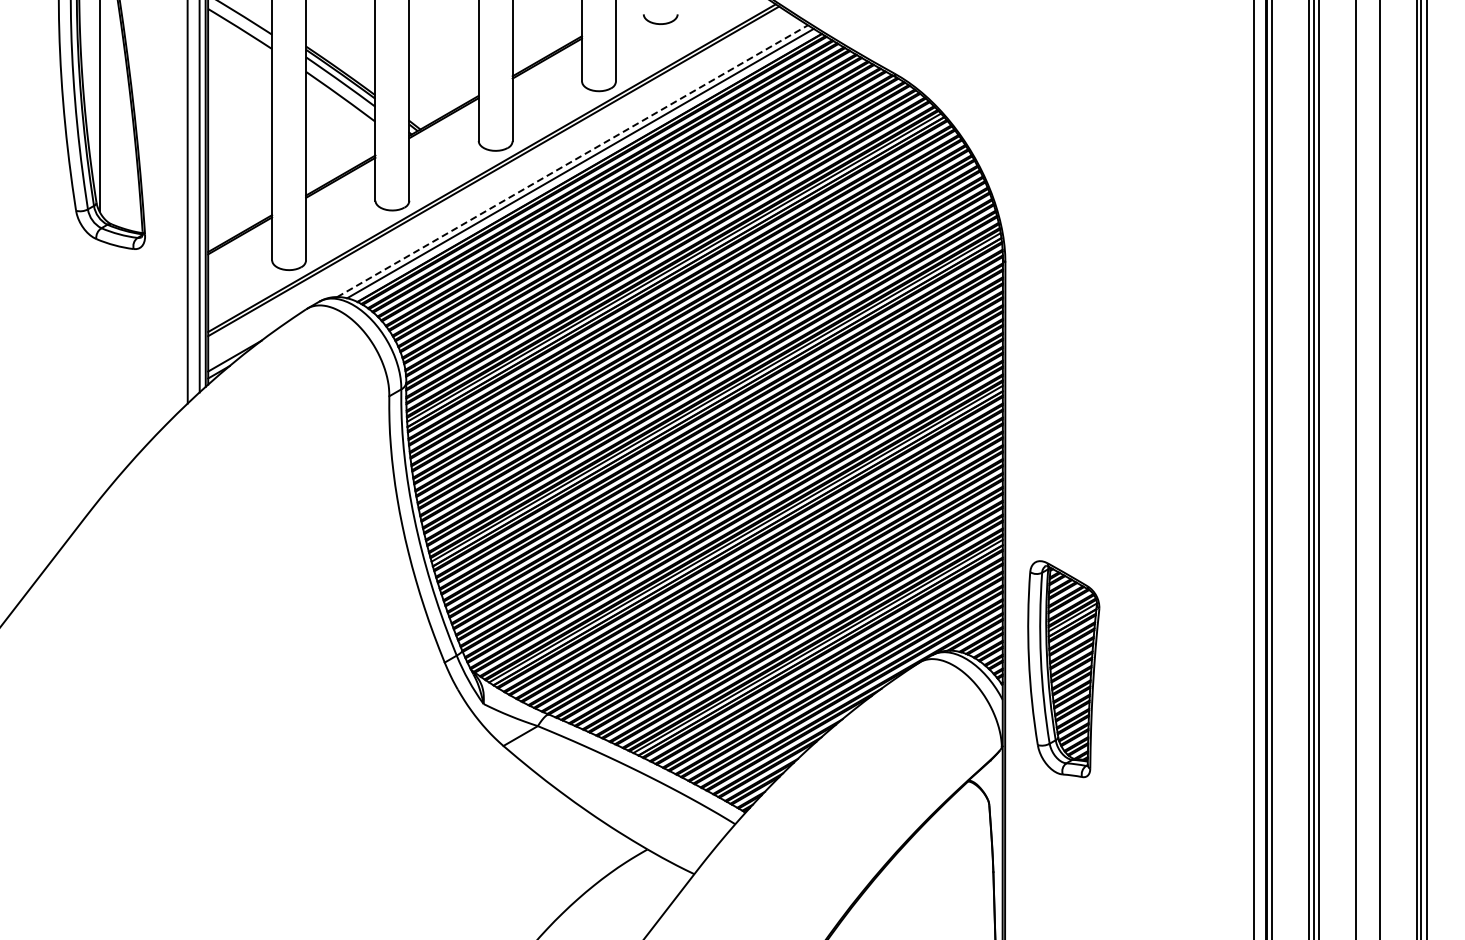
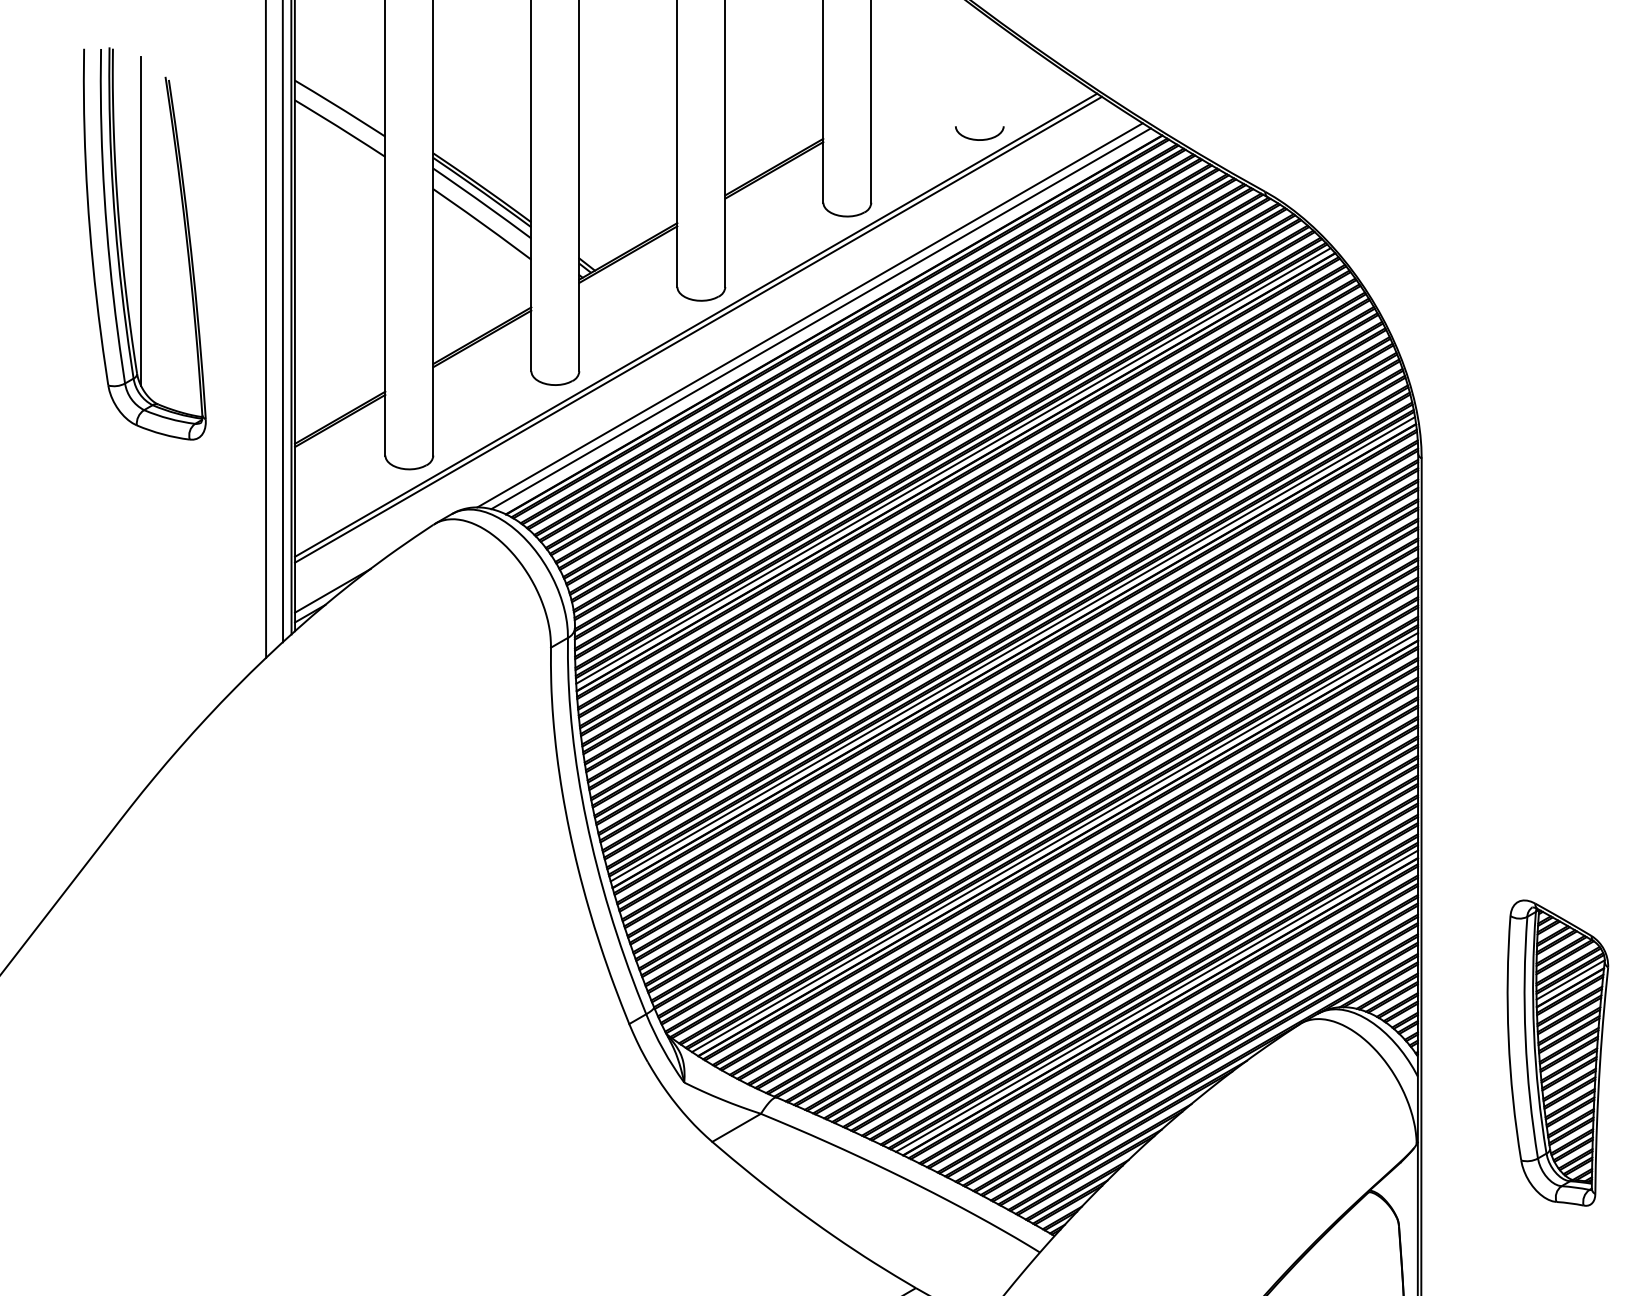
curve: (660, 23) -> (979, 139), moved
line: (572, 161) -> (809, 315), dashed -> solid
part: (1063, 669) -> (1557, 1053), moved

